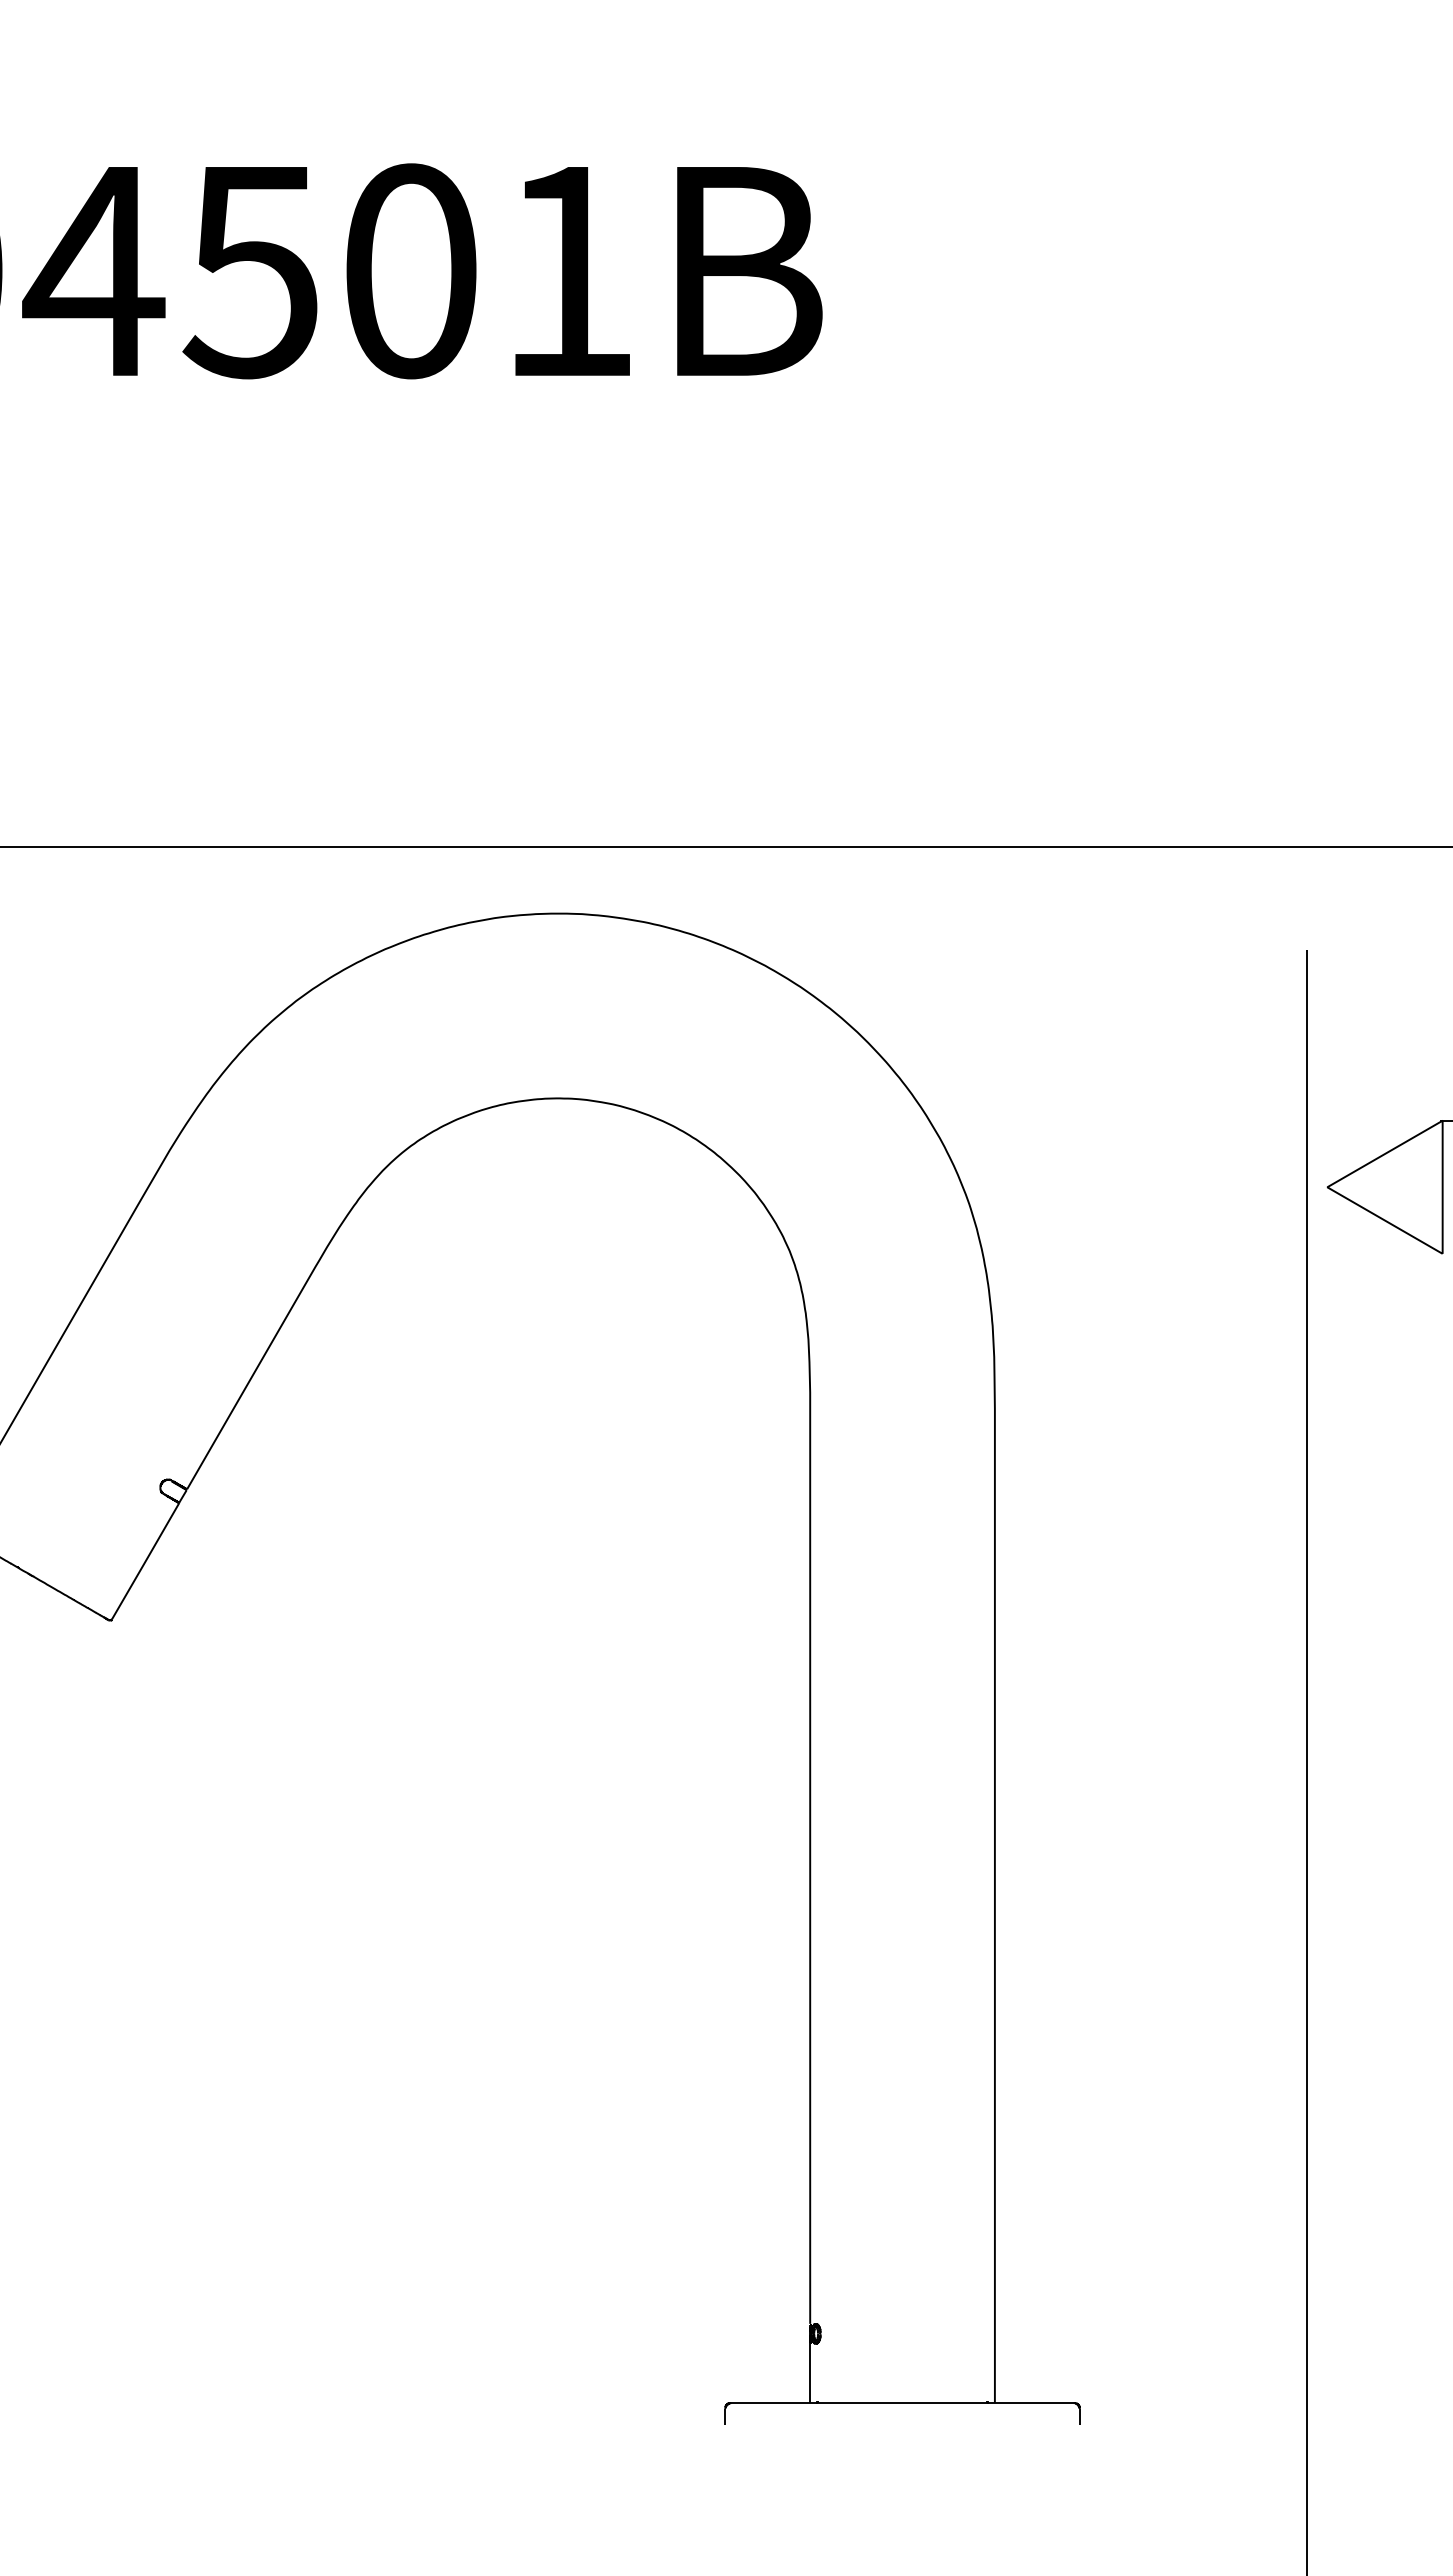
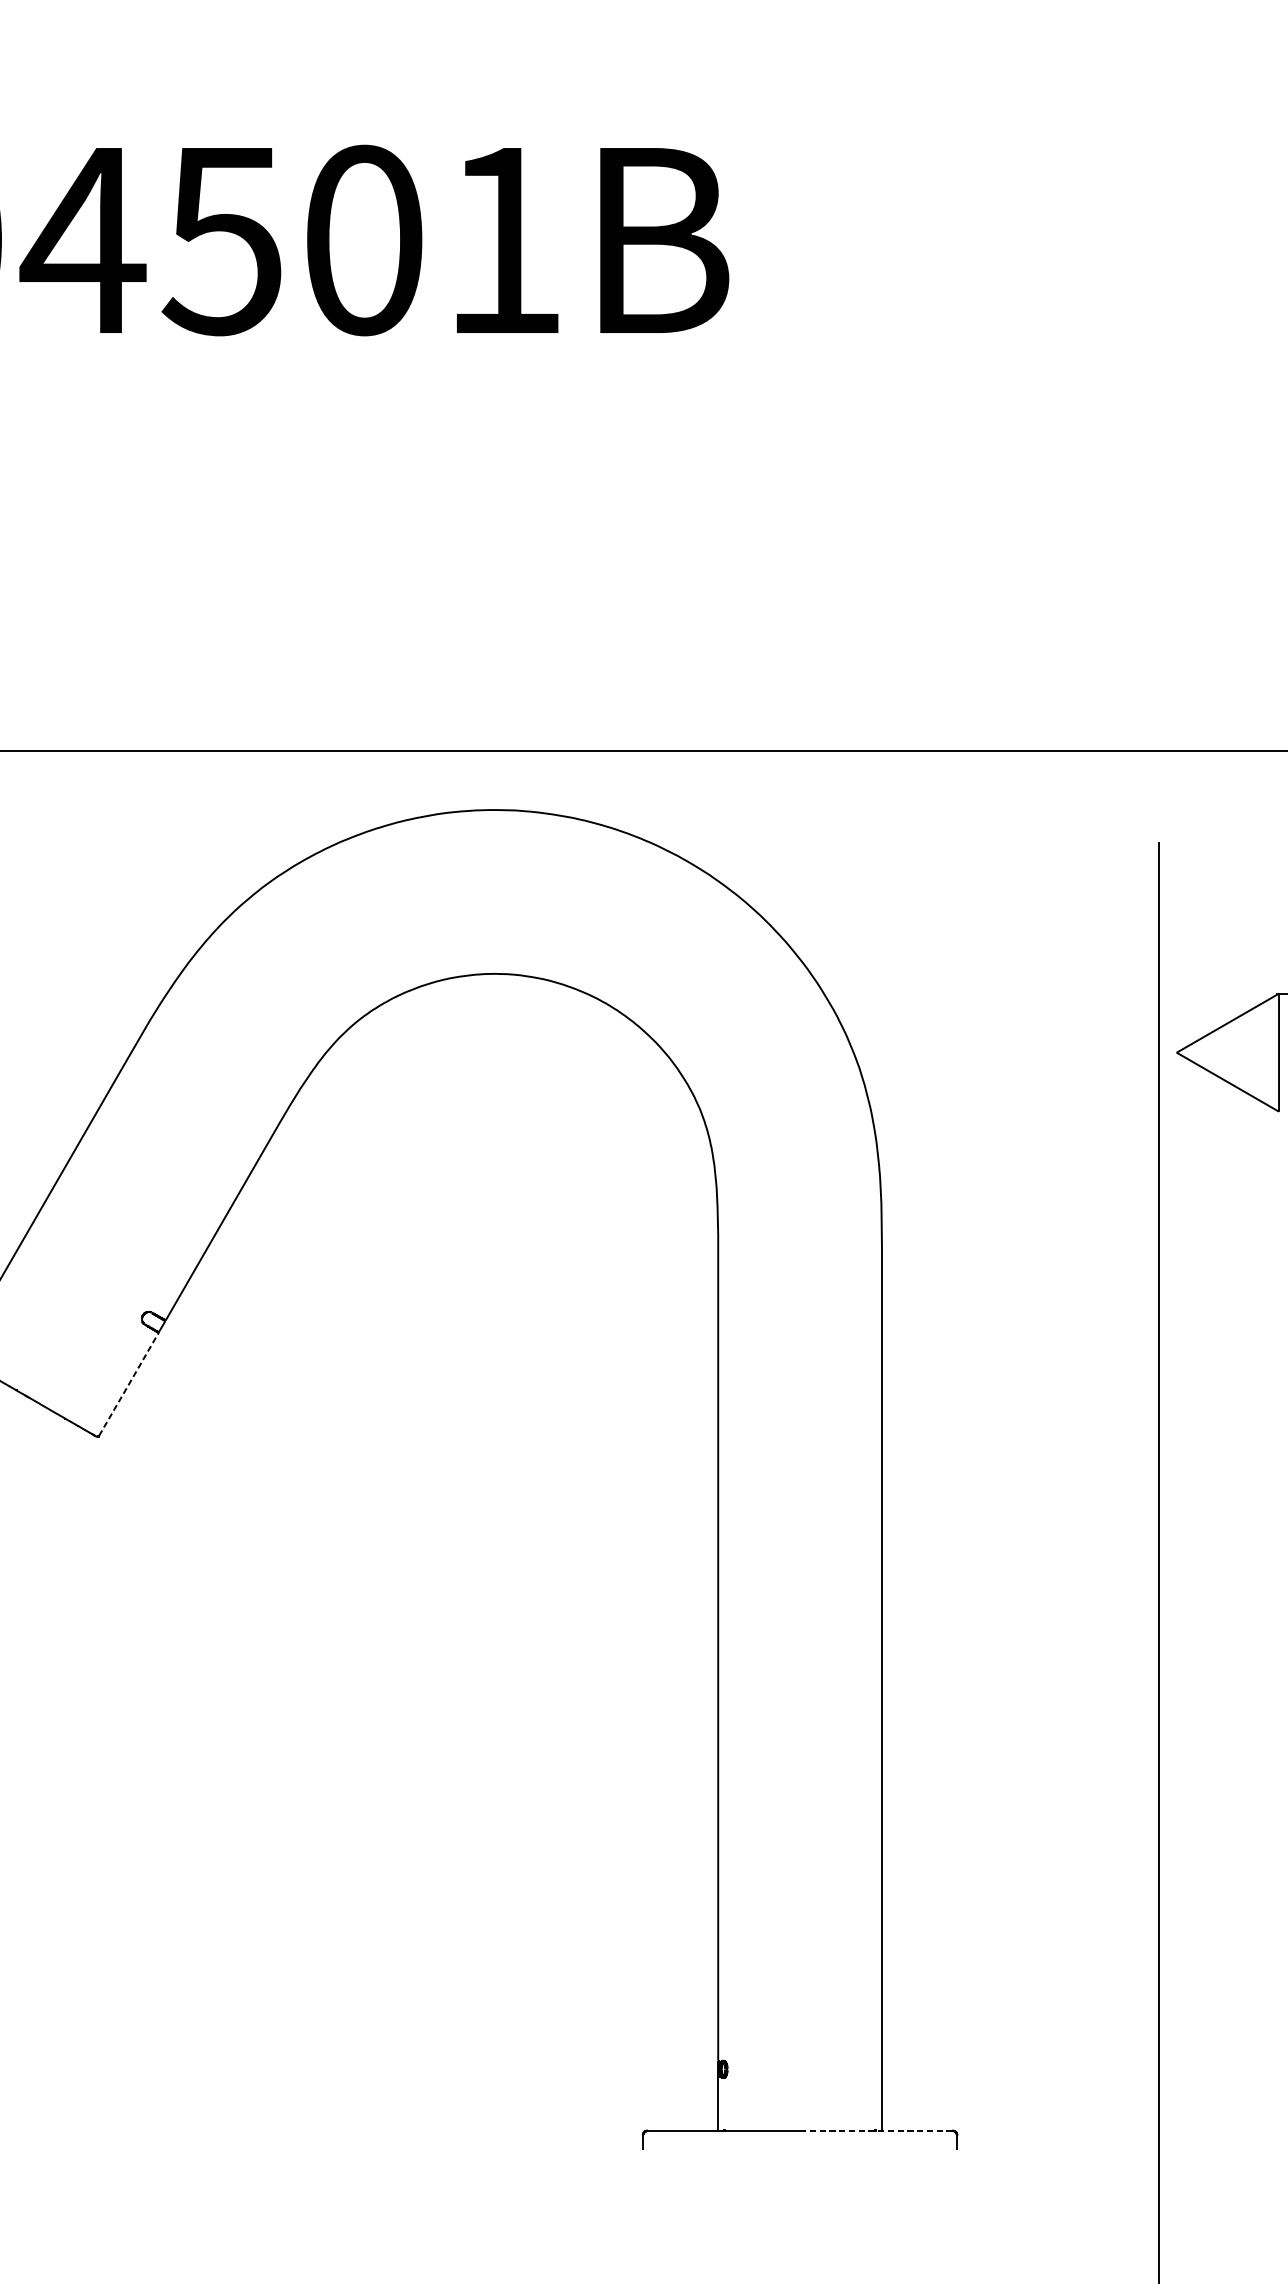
line: (145, 1561) -> (128, 1384), solid -> dashed
line: (988, 2402) -> (876, 2130), solid -> dashed

